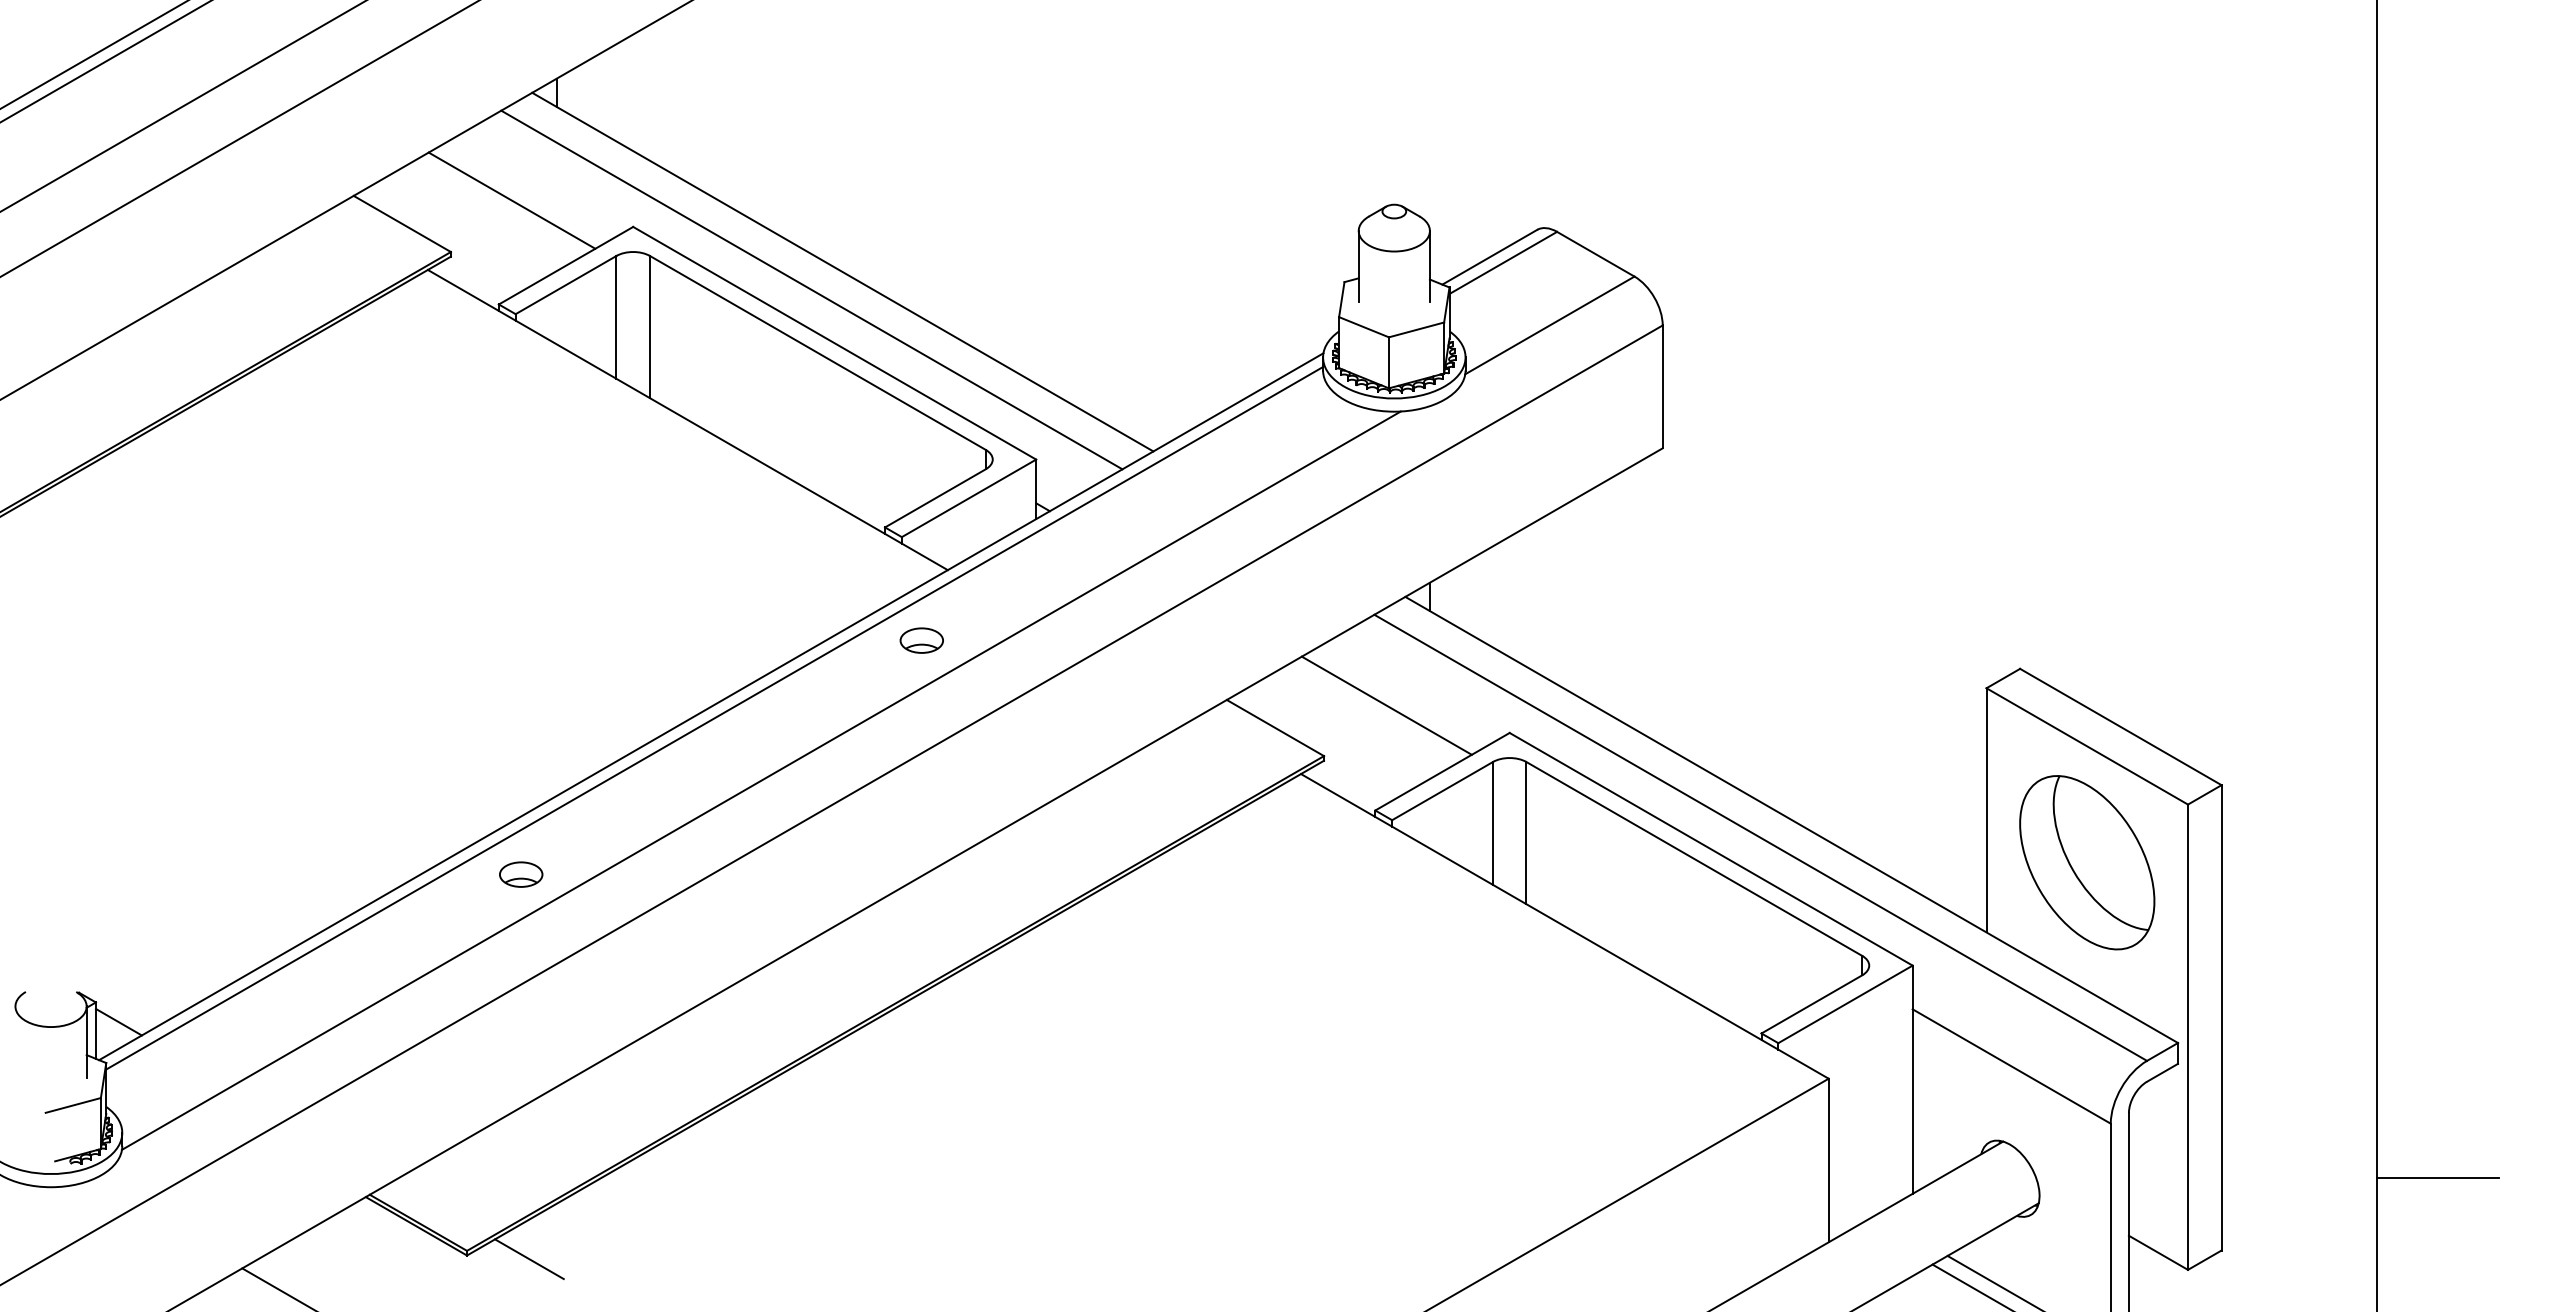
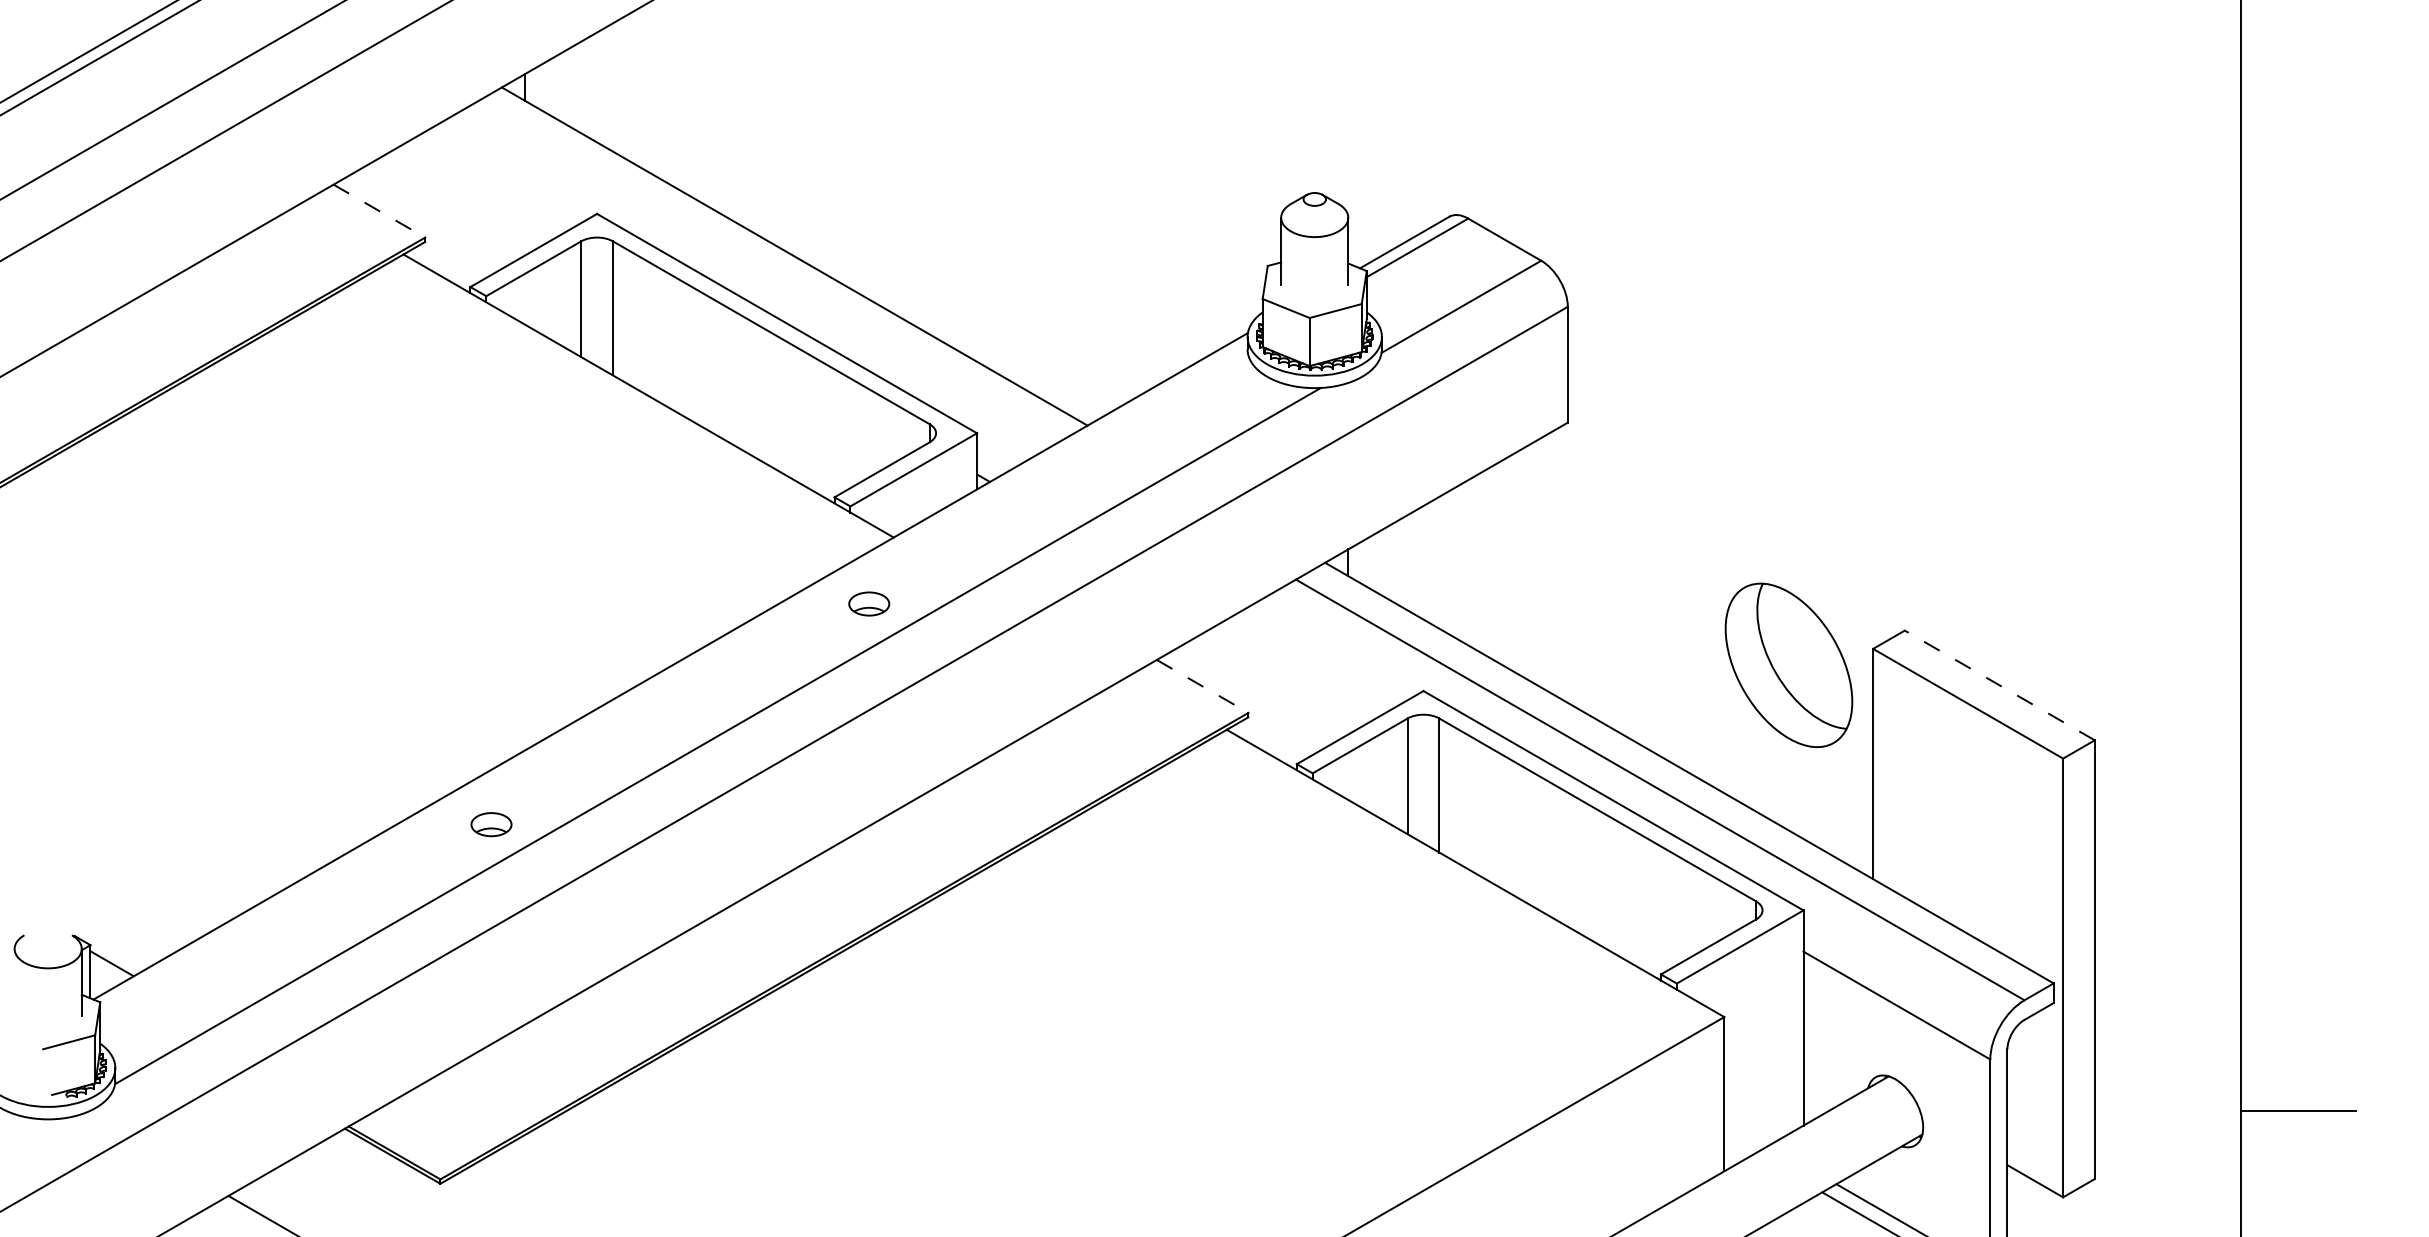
line: (511, 200) -> (482, 189), removed
line: (402, 224) -> (379, 211), solid -> dashed
line: (811, 289) -> (765, 272), removed
line: (1386, 705) -> (1307, 665), removed
line: (714, 718) -> (673, 677), removed
line: (2120, 726) -> (1999, 684), solid -> dashed
line: (1275, 728) -> (1202, 686), solid -> dashed
part: (2087, 862) -> (1789, 665), moved
line: (529, 1259) -> (499, 1187), removed

